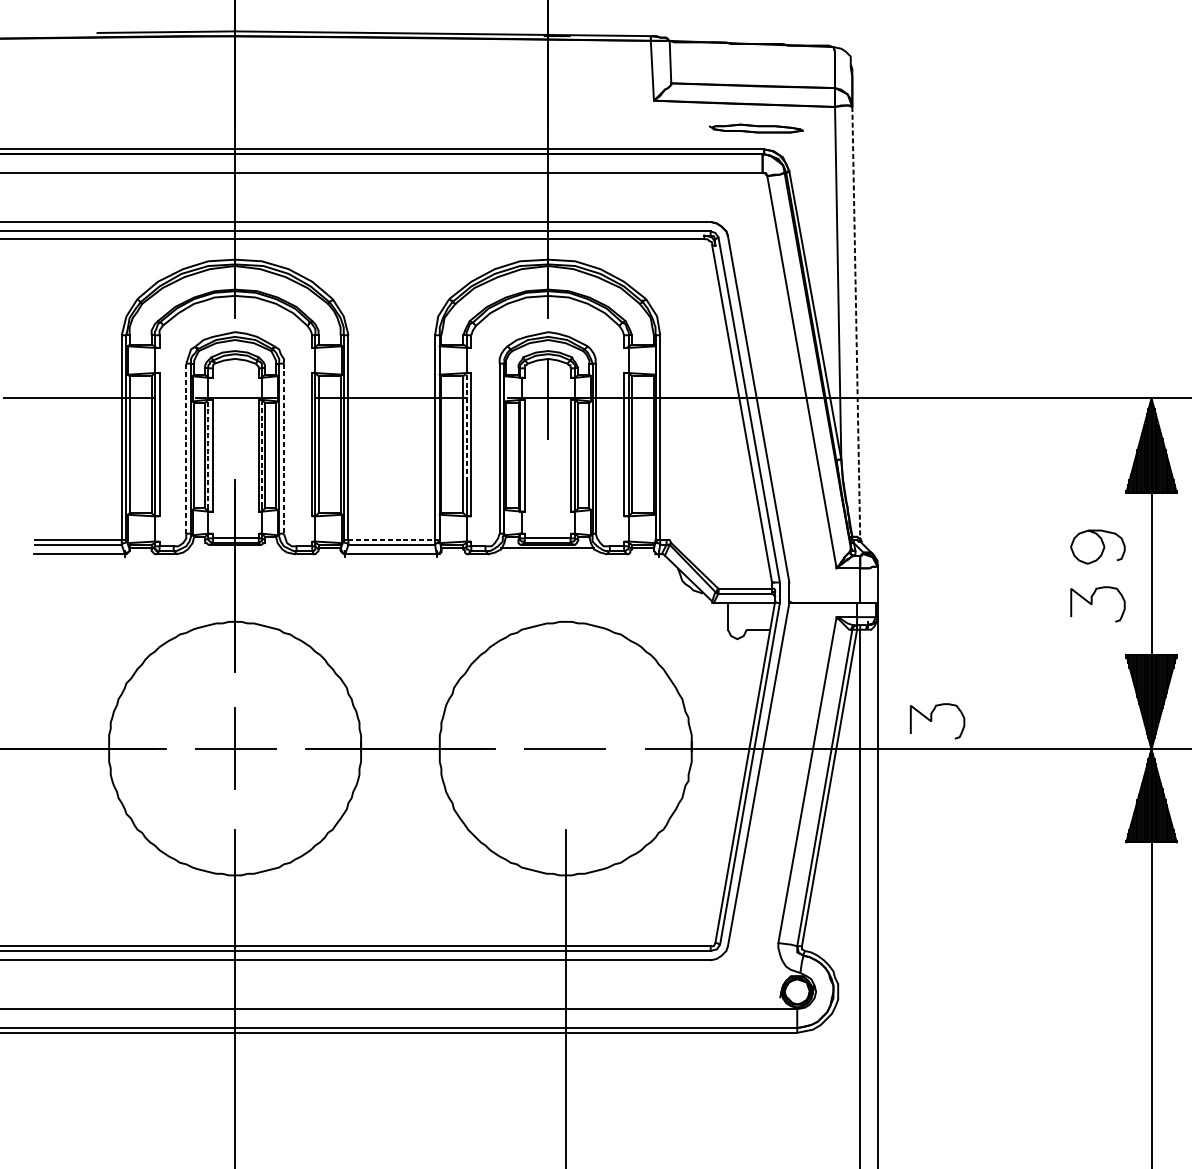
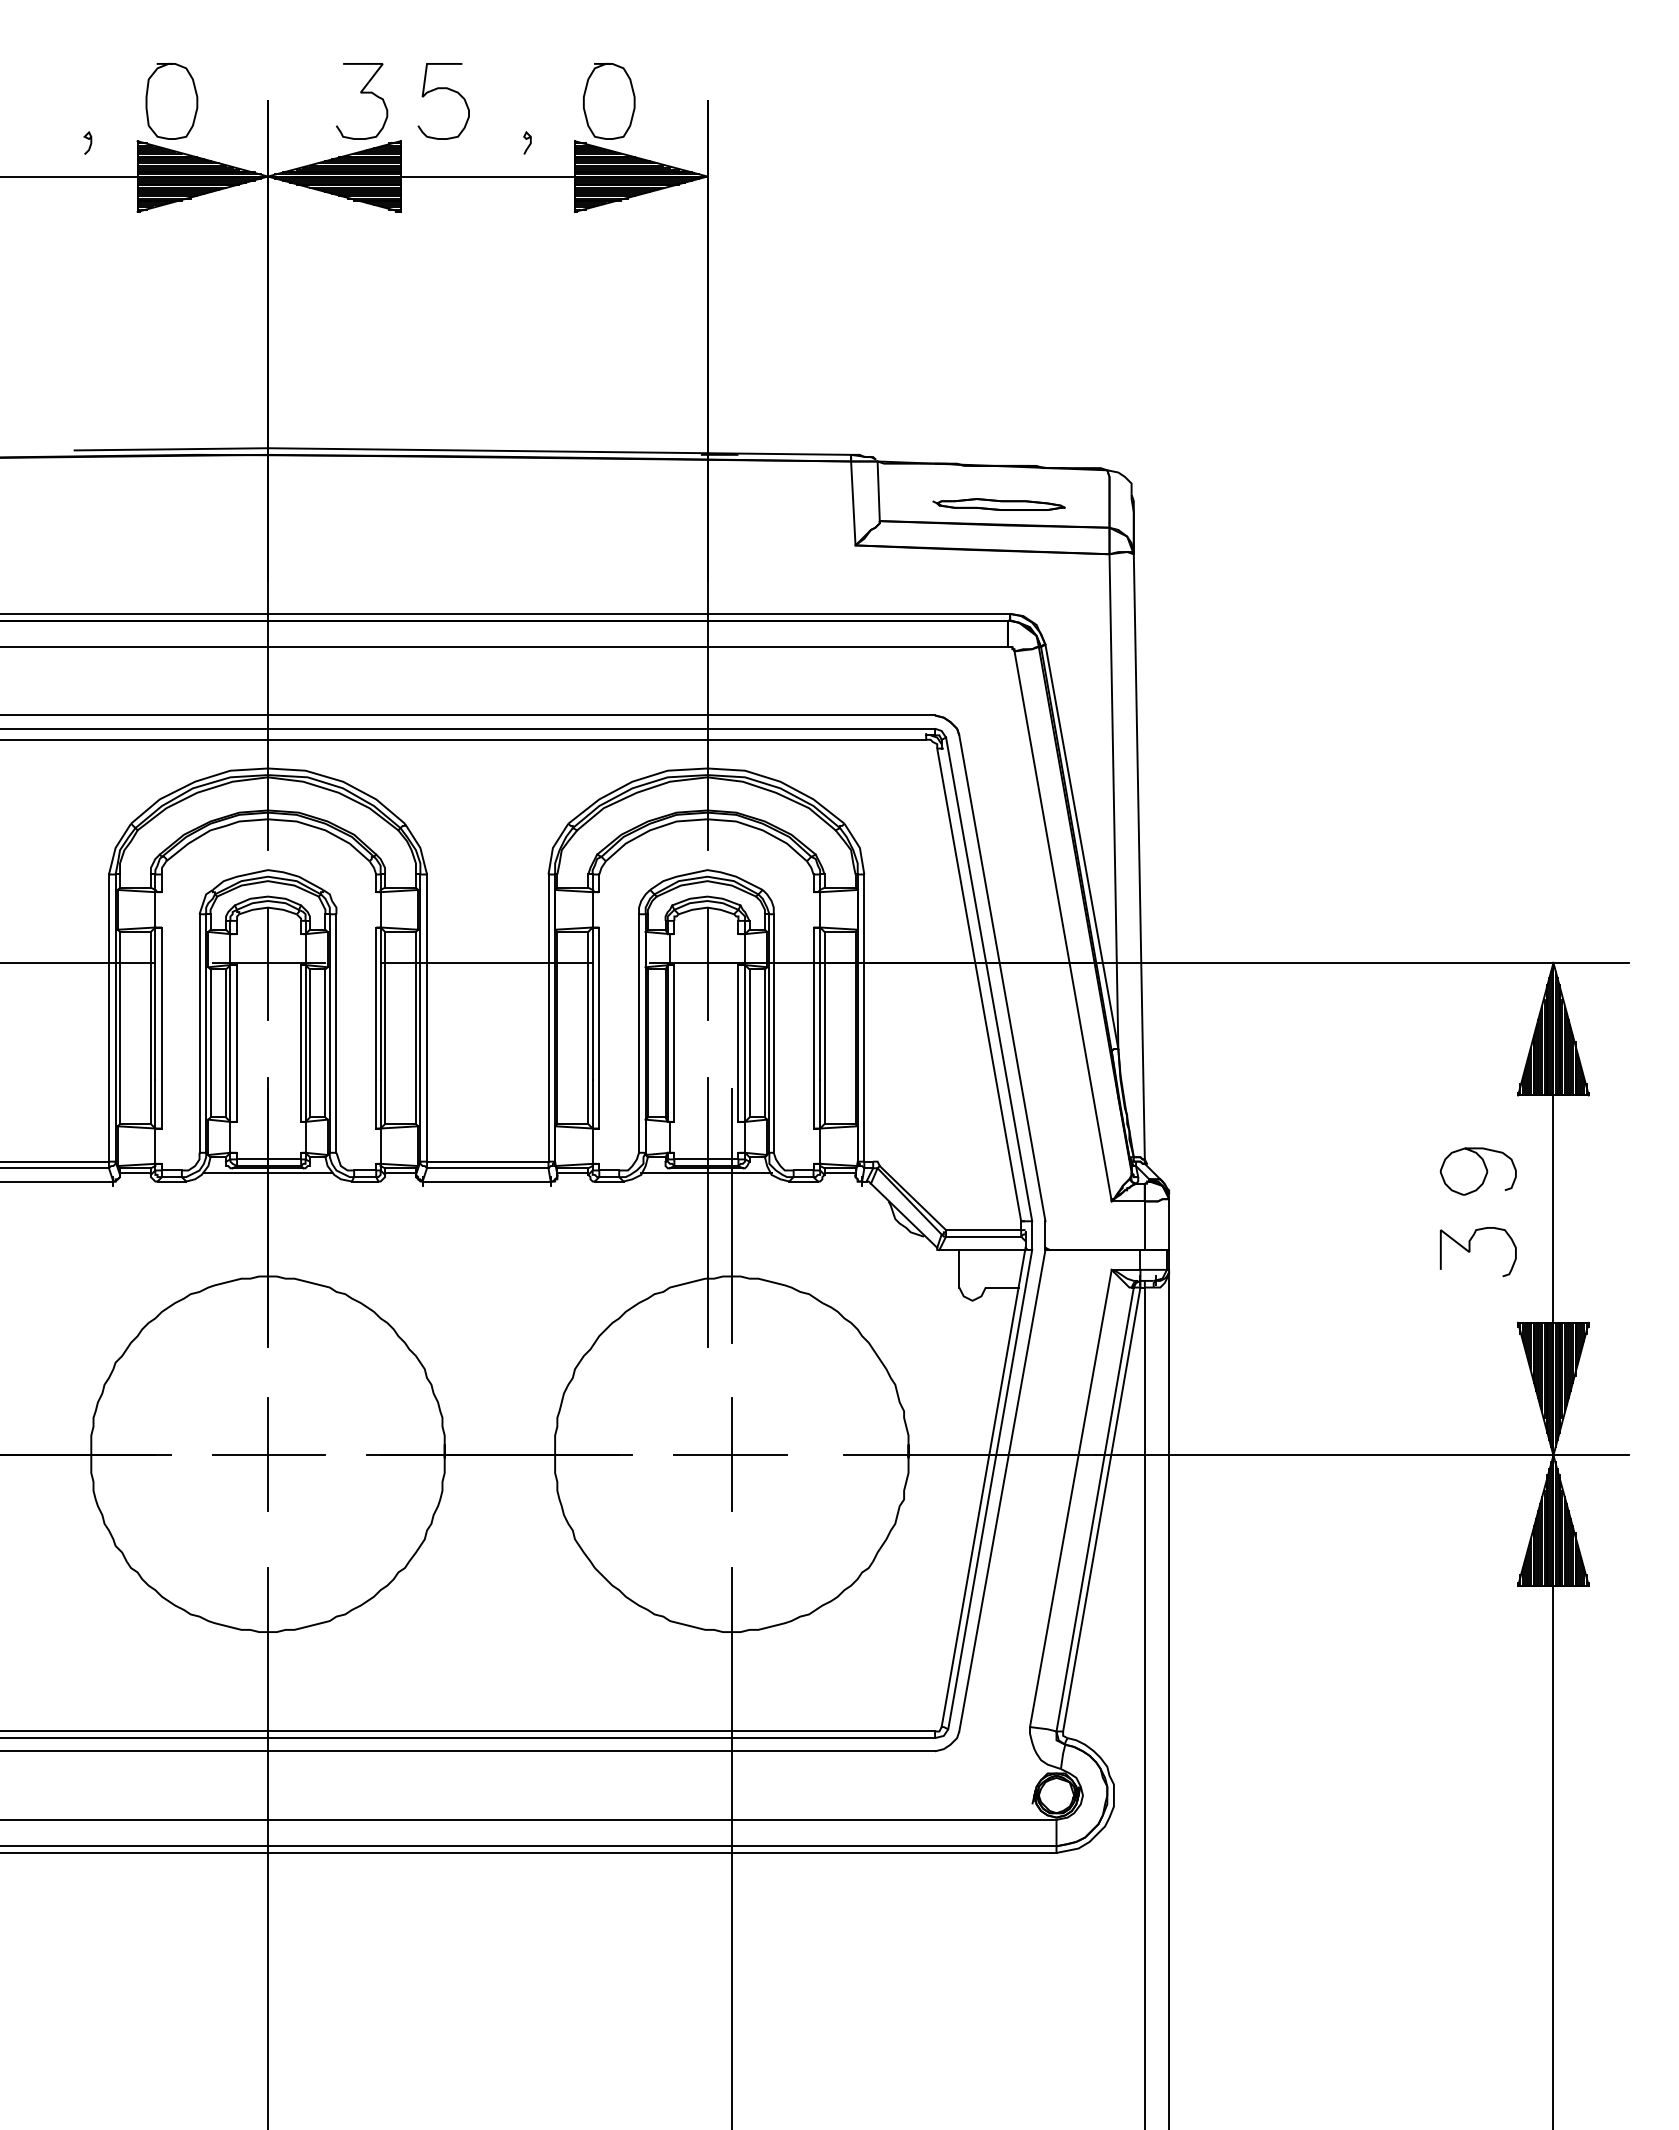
part: (755, 128) -> (998, 504), moved
line: (856, 322) -> (1139, 856), dashed -> solid
line: (235, 398) -> (268, 963), added
line: (466, 427) -> (592, 1003), dashed -> solid
line: (186, 448) -> (199, 1033), dashed -> solid
line: (283, 449) -> (336, 1034), dashed -> solid
line: (208, 453) -> (230, 1040), dashed -> solid
line: (261, 454) -> (305, 1041), dashed -> solid
line: (391, 539) -> (487, 1161), dashed -> solid
line: (234, 547) -> (267, 1172), added
line: (548, 576) -> (707, 1212), added
line: (565, 578) -> (731, 1215), added
curve: (931, 721) -> (1245, 1416), removed
line: (565, 748) -> (731, 1453), added

